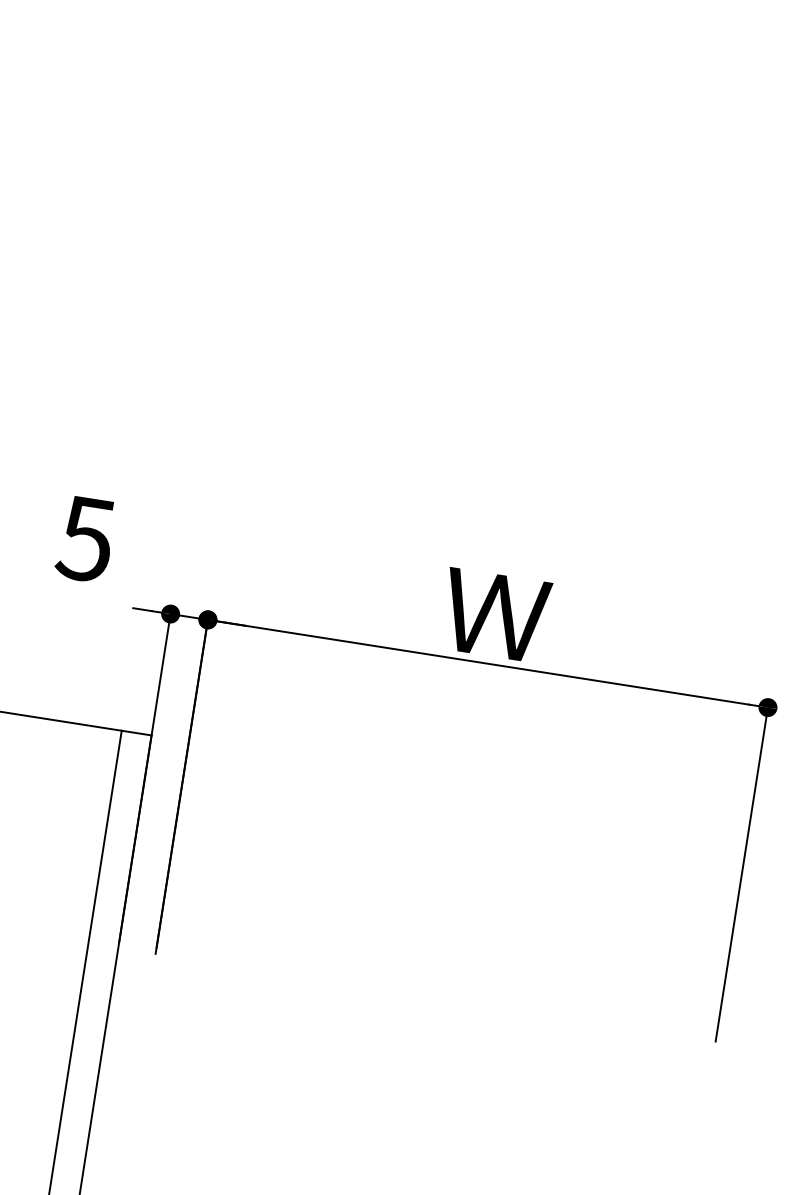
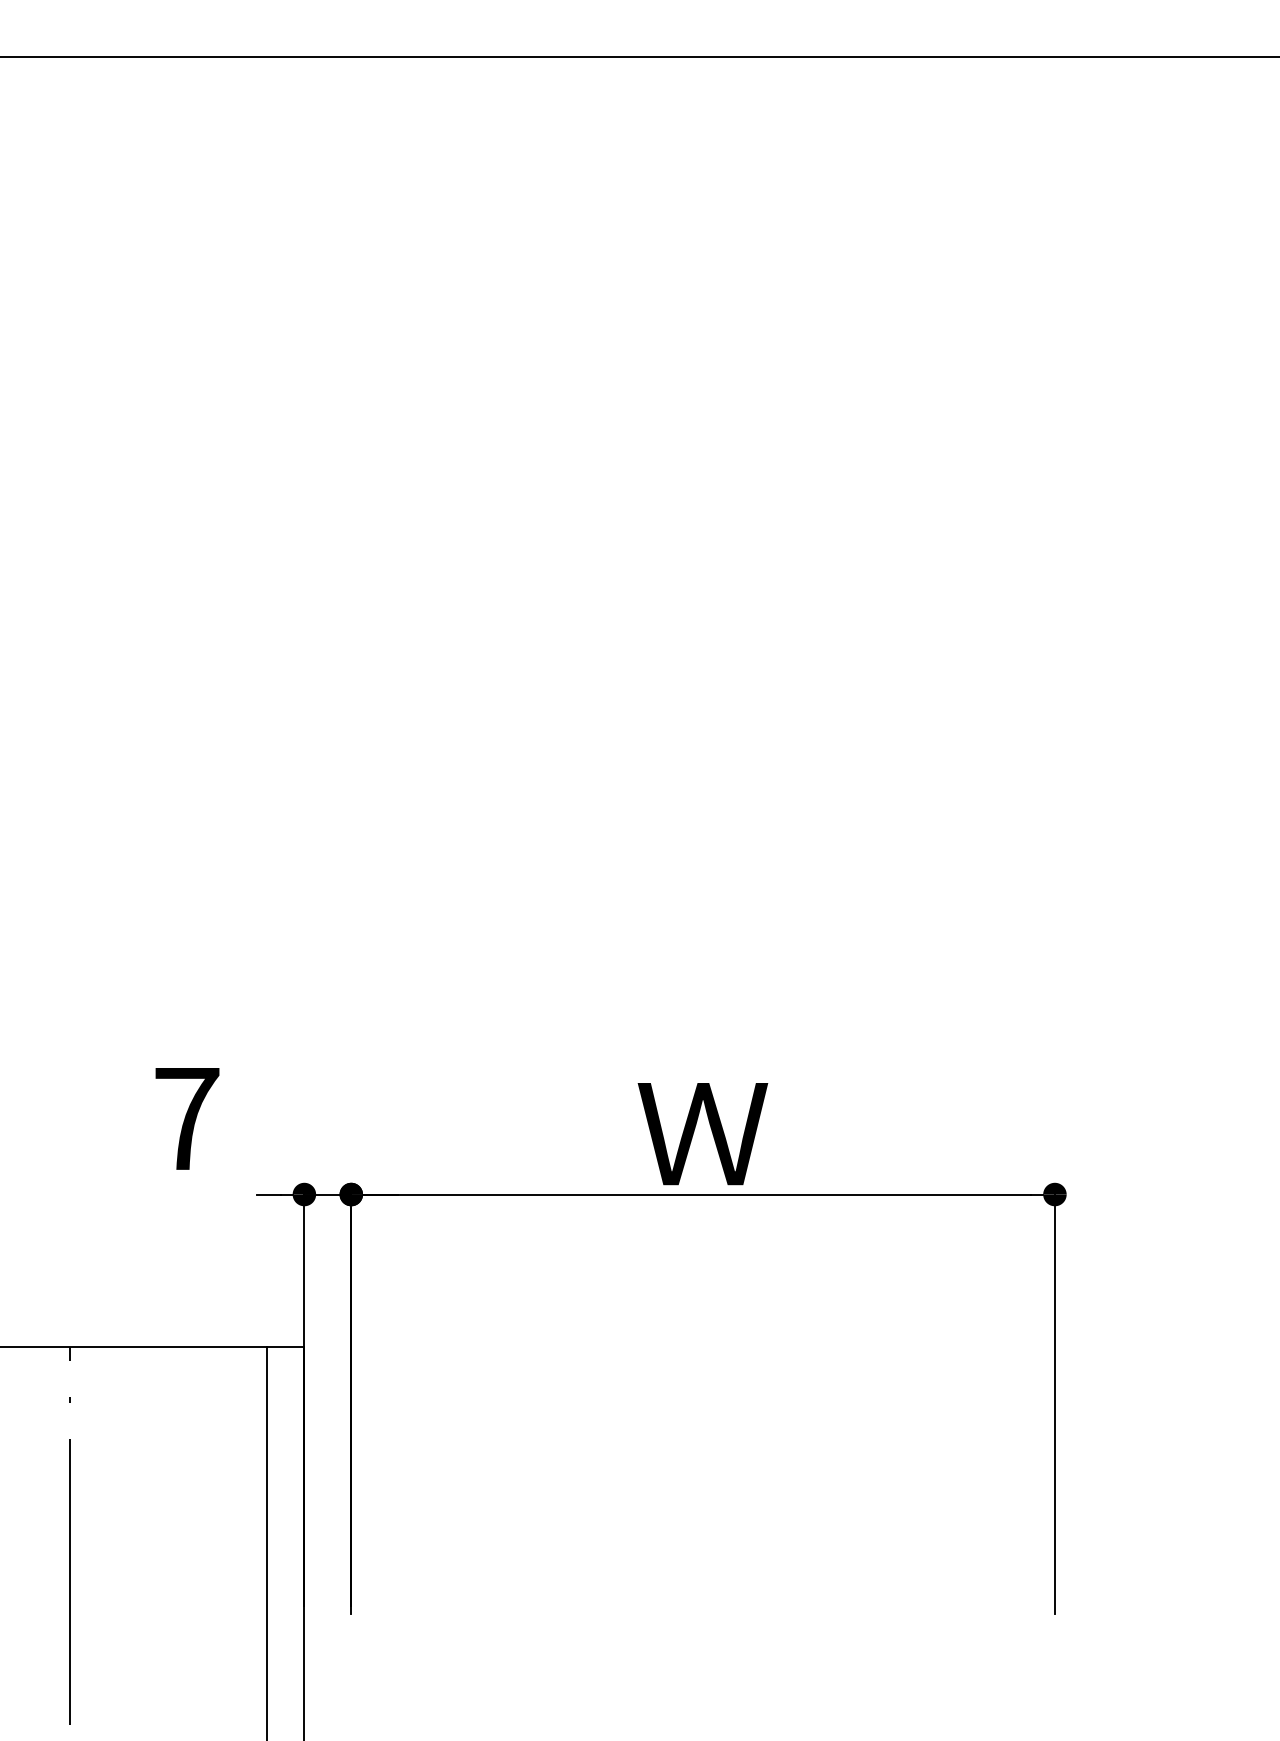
text: (85, 539) -> (185, 1119), 5 -> 7

